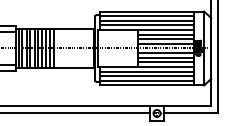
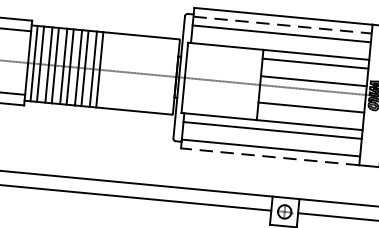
line: (146, 16) -> (282, 25), solid -> dashed
line: (146, 25) -> (280, 42), removed
line: (165, 39) -> (314, 72), removed
line: (165, 53) -> (311, 99), removed
line: (165, 62) -> (309, 116), removed
line: (146, 76) -> (271, 139), removed
line: (146, 85) -> (269, 156), solid -> dashed

